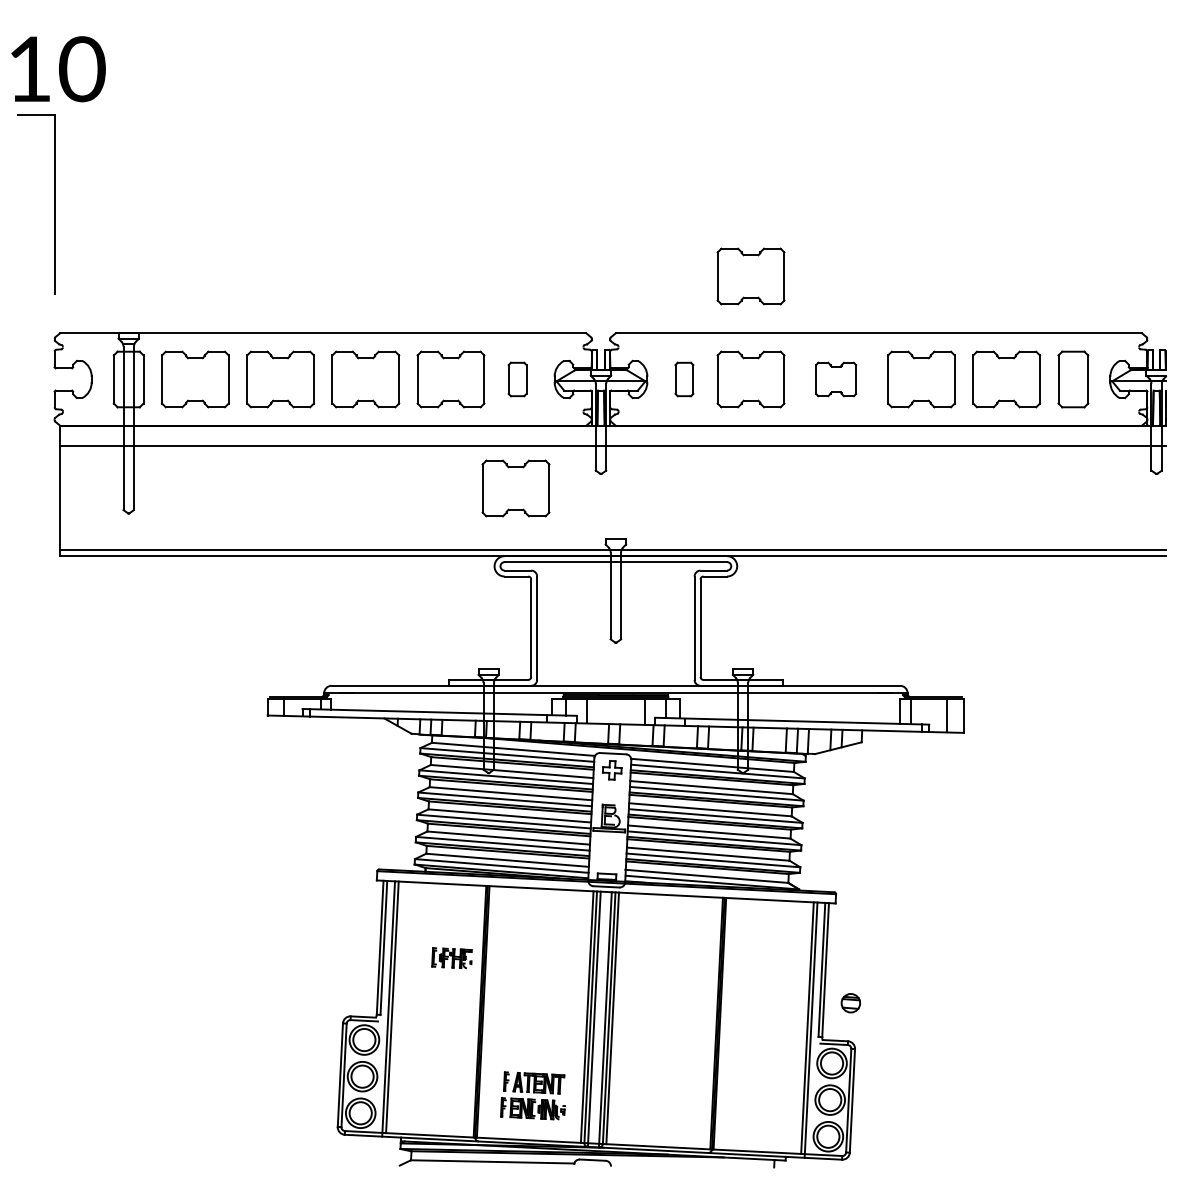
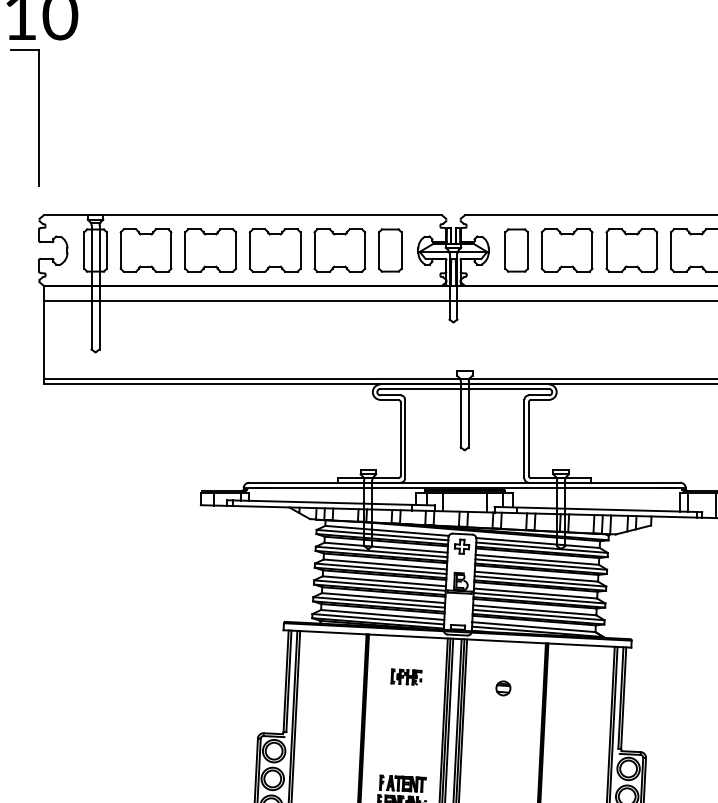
part: (750, 276) -> (566, 172), removed
part: (517, 379) -> (390, 250), size x1.67
part: (684, 379) -> (516, 250), size x1.67
part: (835, 379) -> (631, 250), size x1.67
part: (515, 488) -> (388, 333), removed
part: (451, 958) -> (406, 677), moved
part: (850, 1003) -> (503, 688), moved

